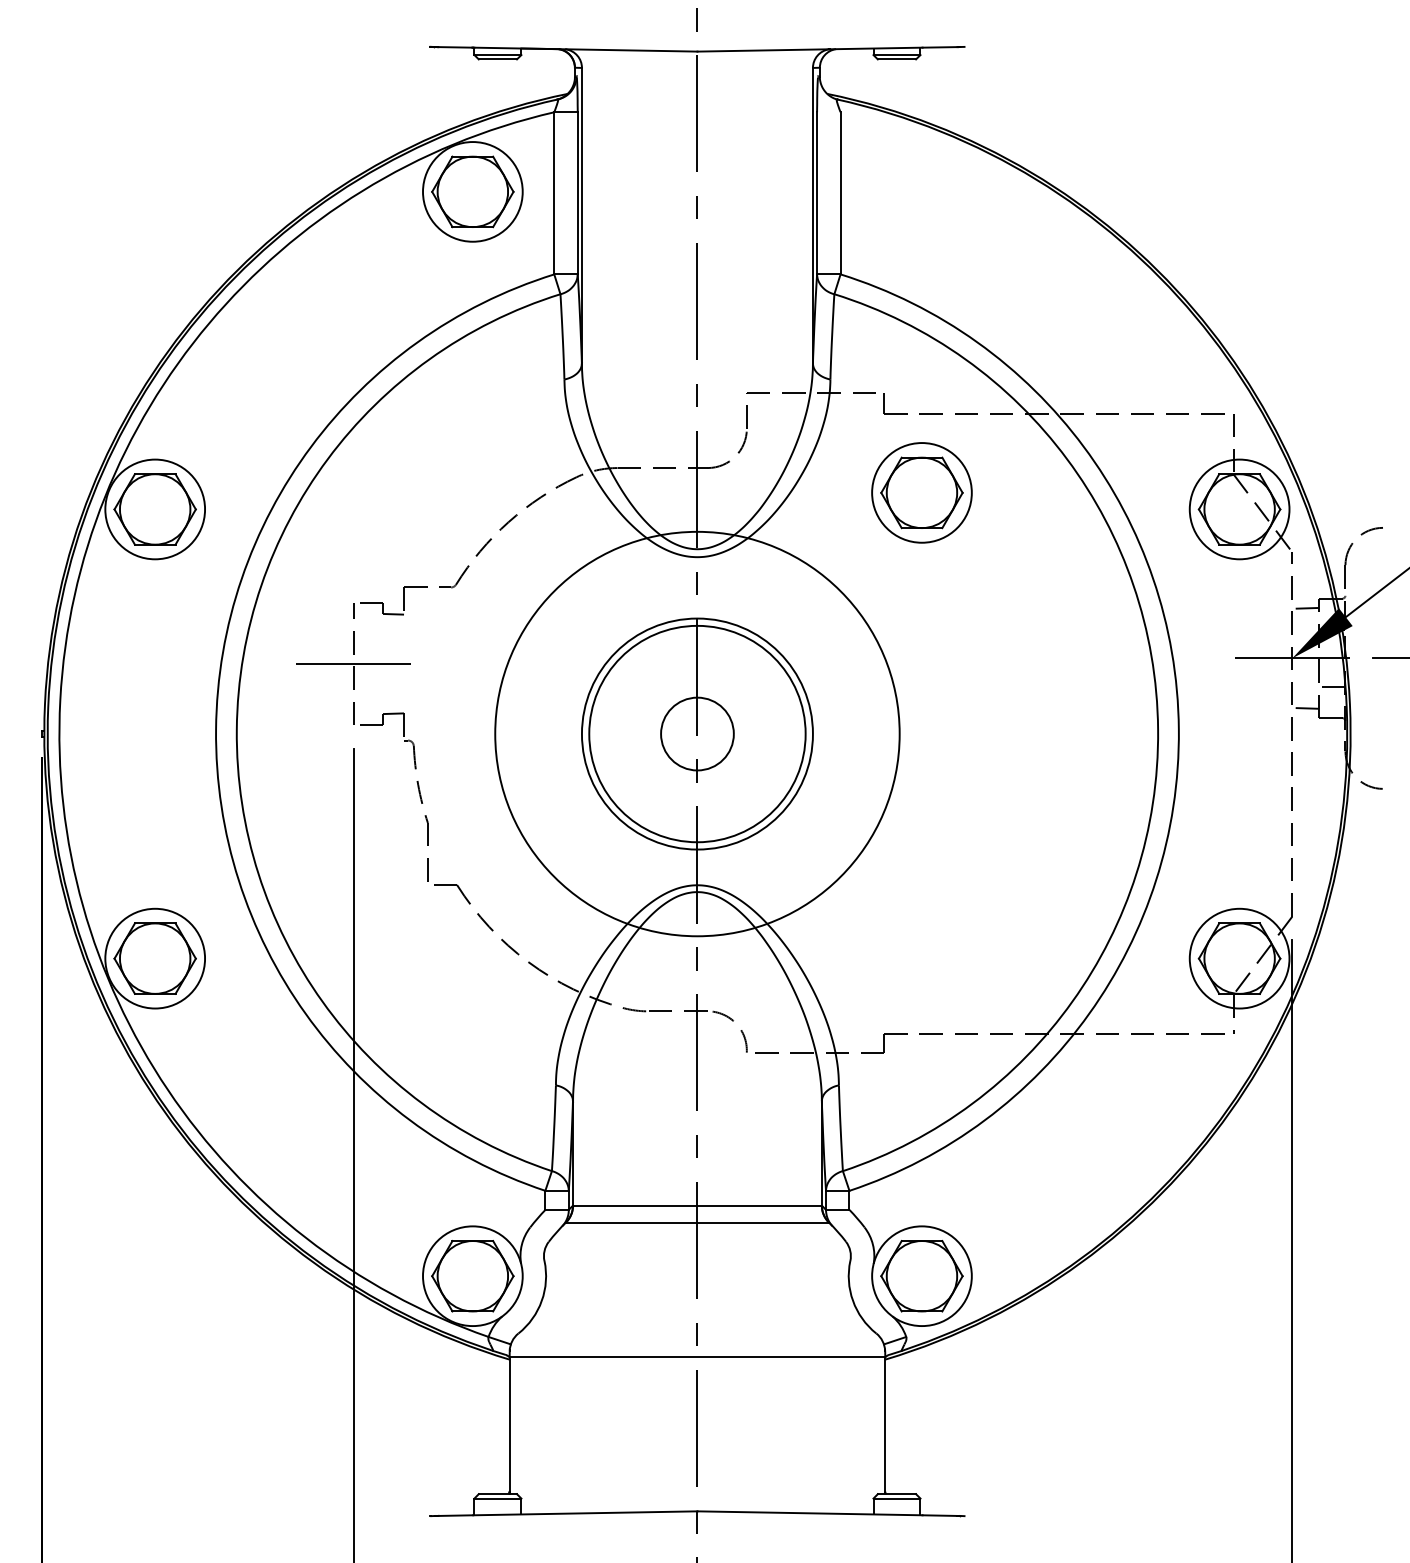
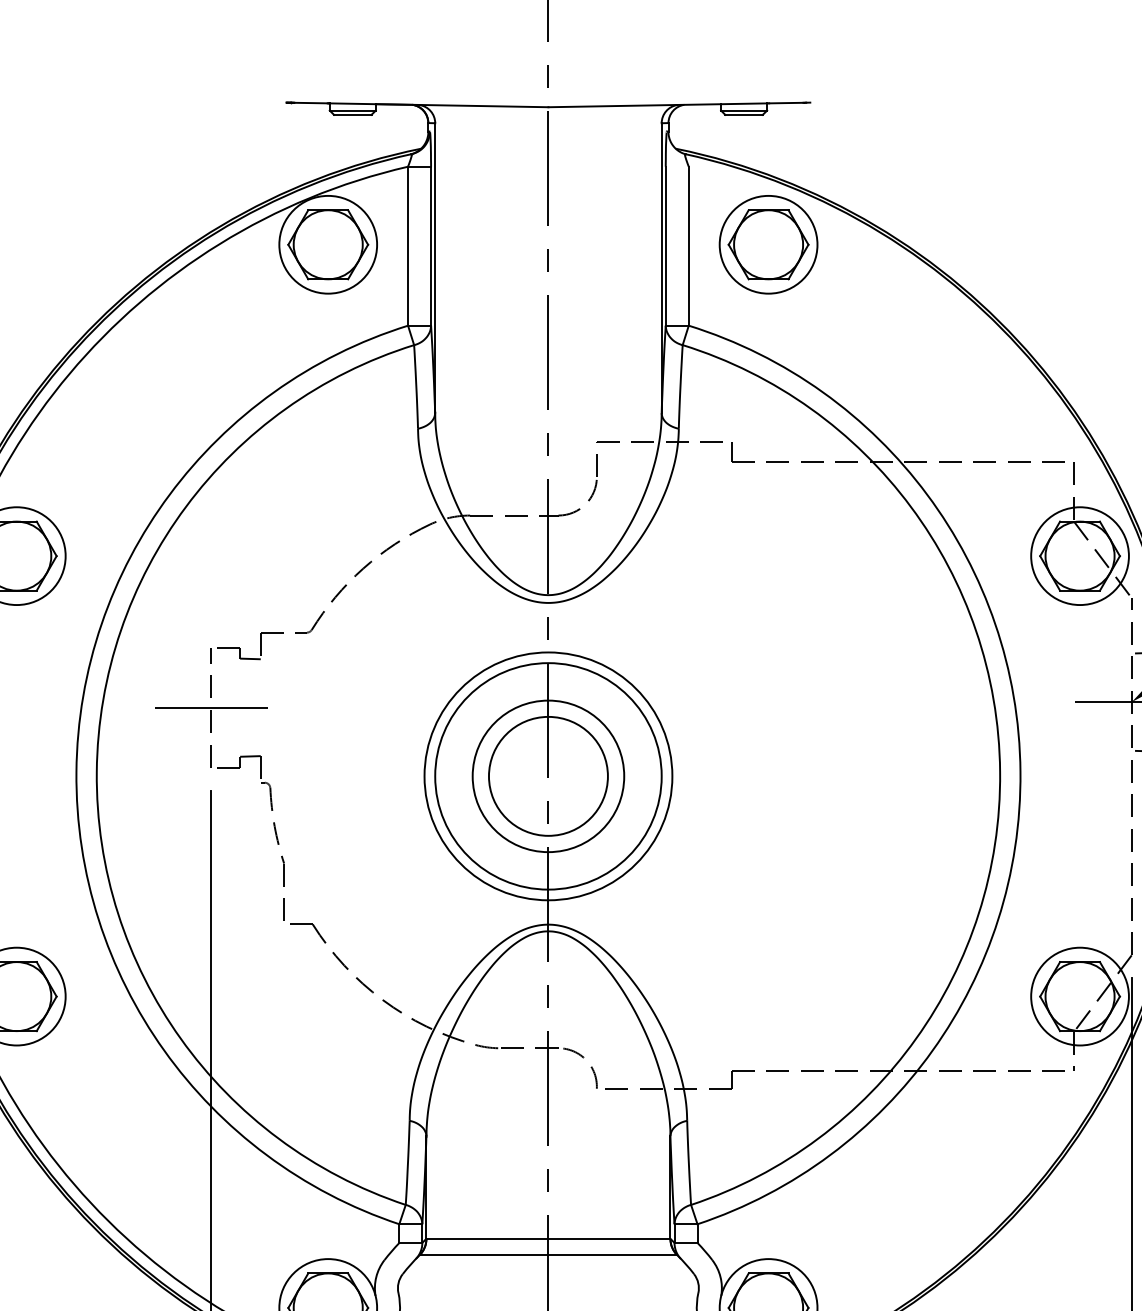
part: (921, 492) -> (768, 244), moved
circle: (697, 733) -> (548, 775), size x0.62
circle: (697, 733) -> (548, 775), size x0.71
circle: (697, 733) -> (548, 775), size x1.67

